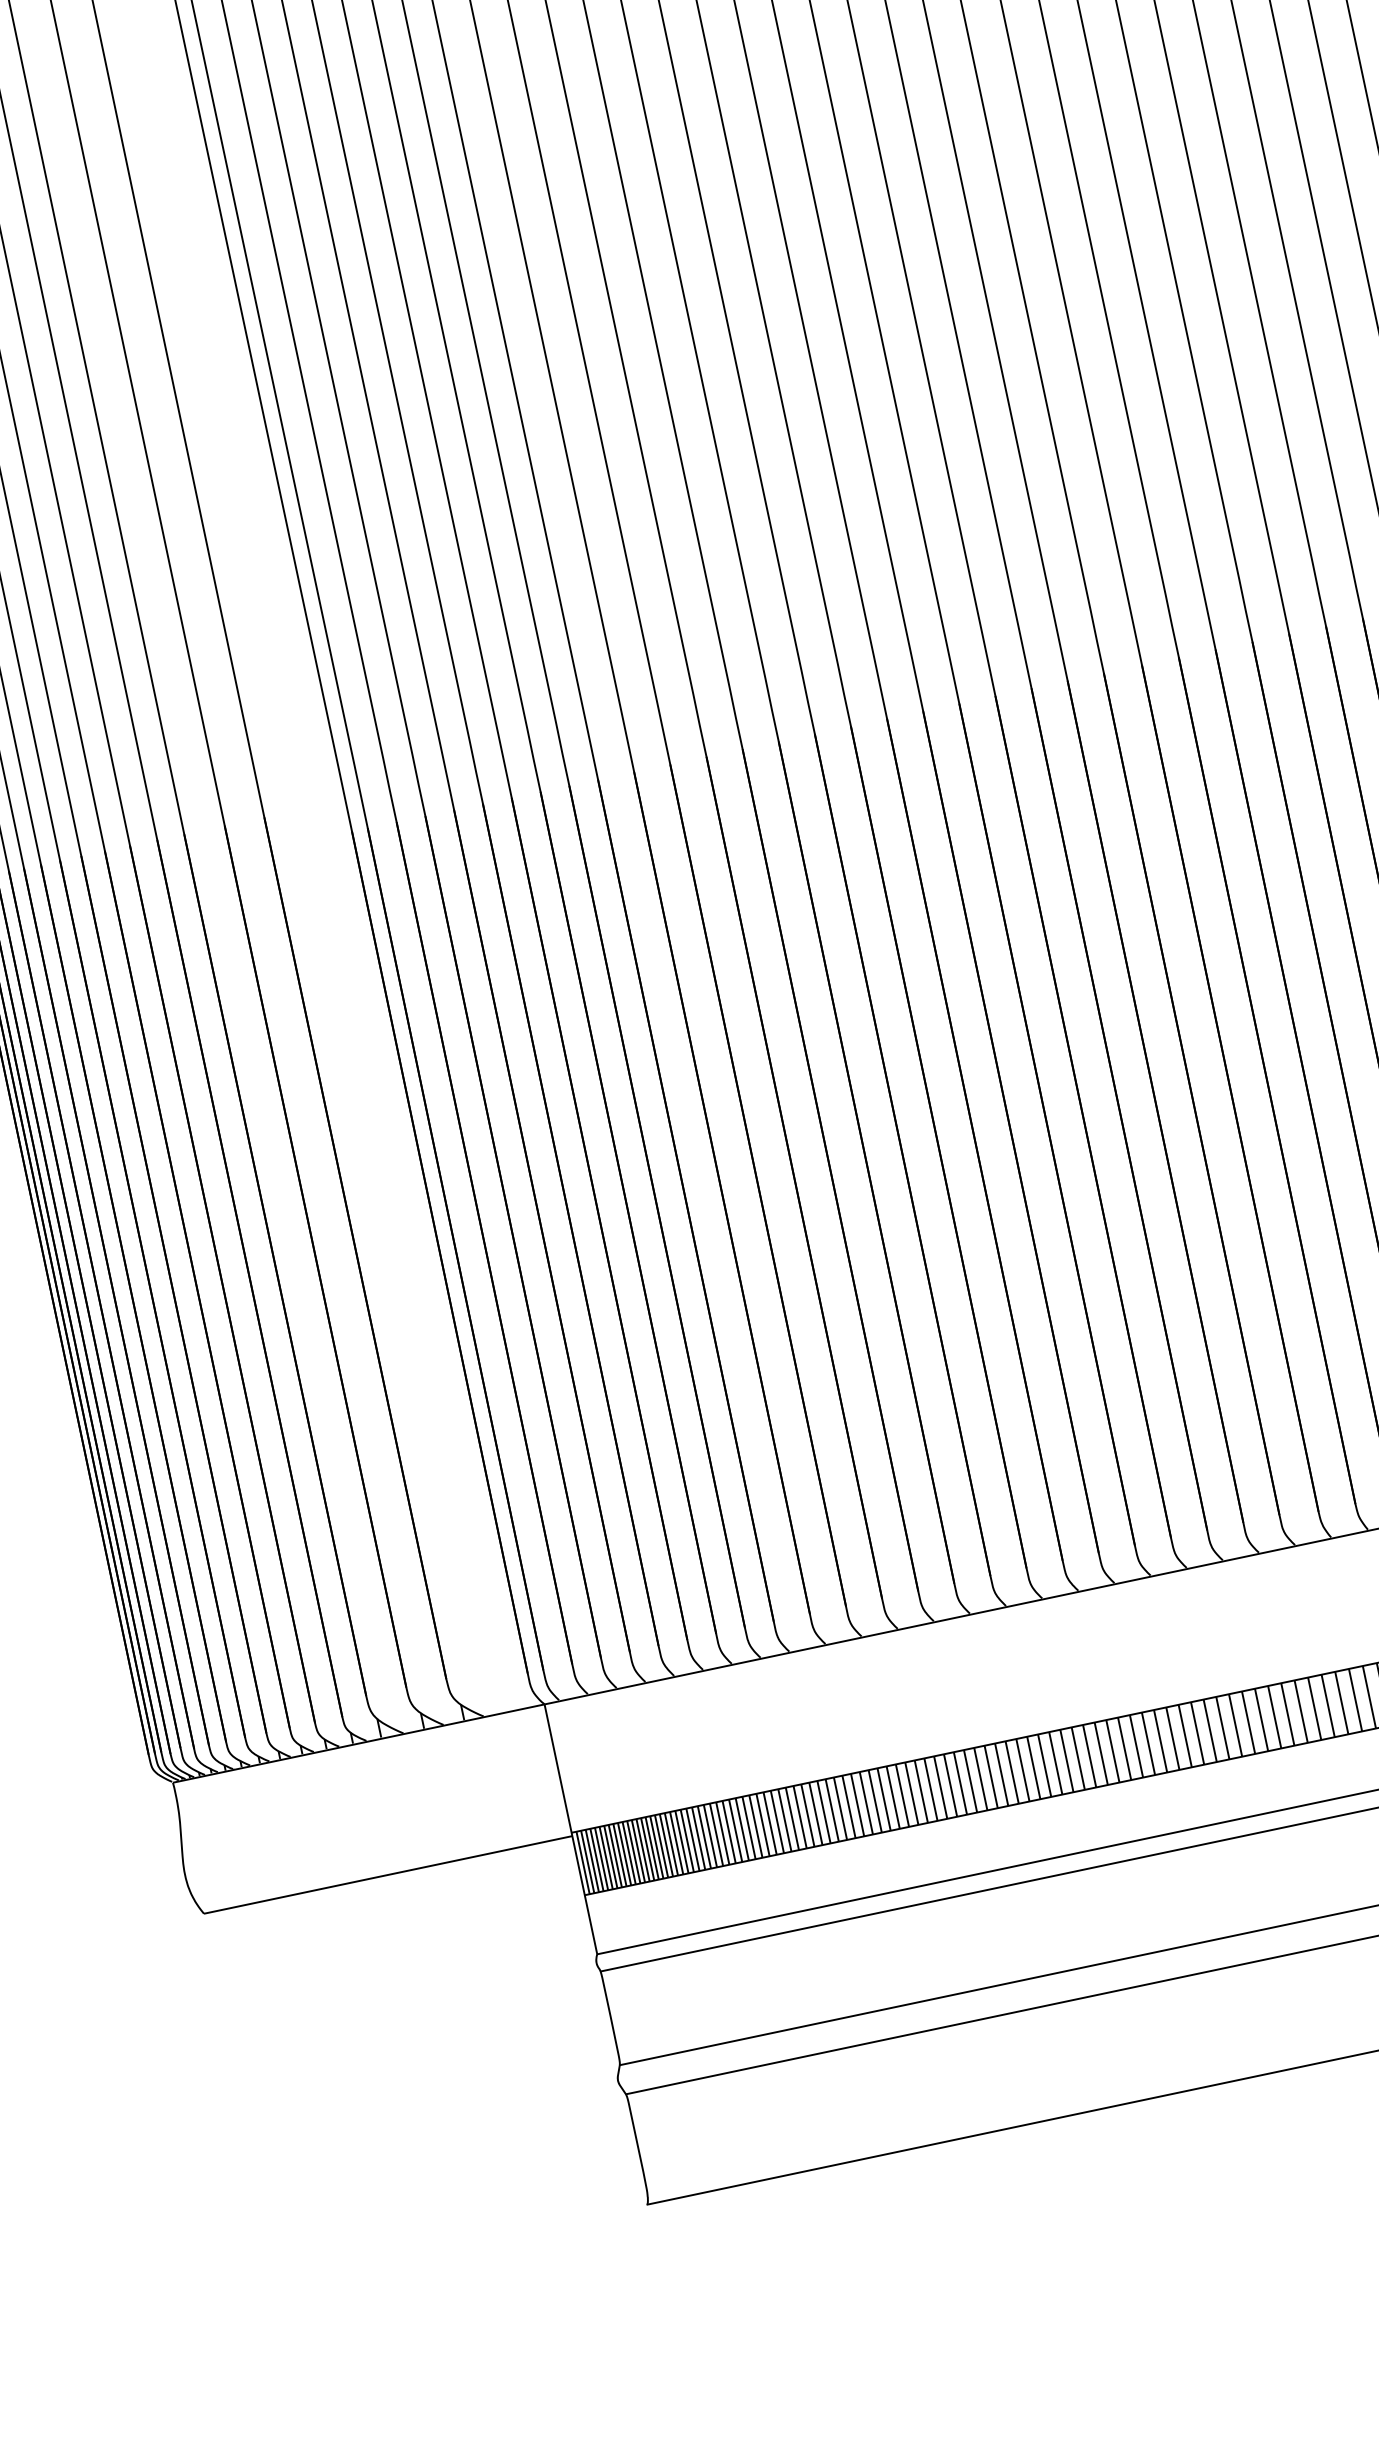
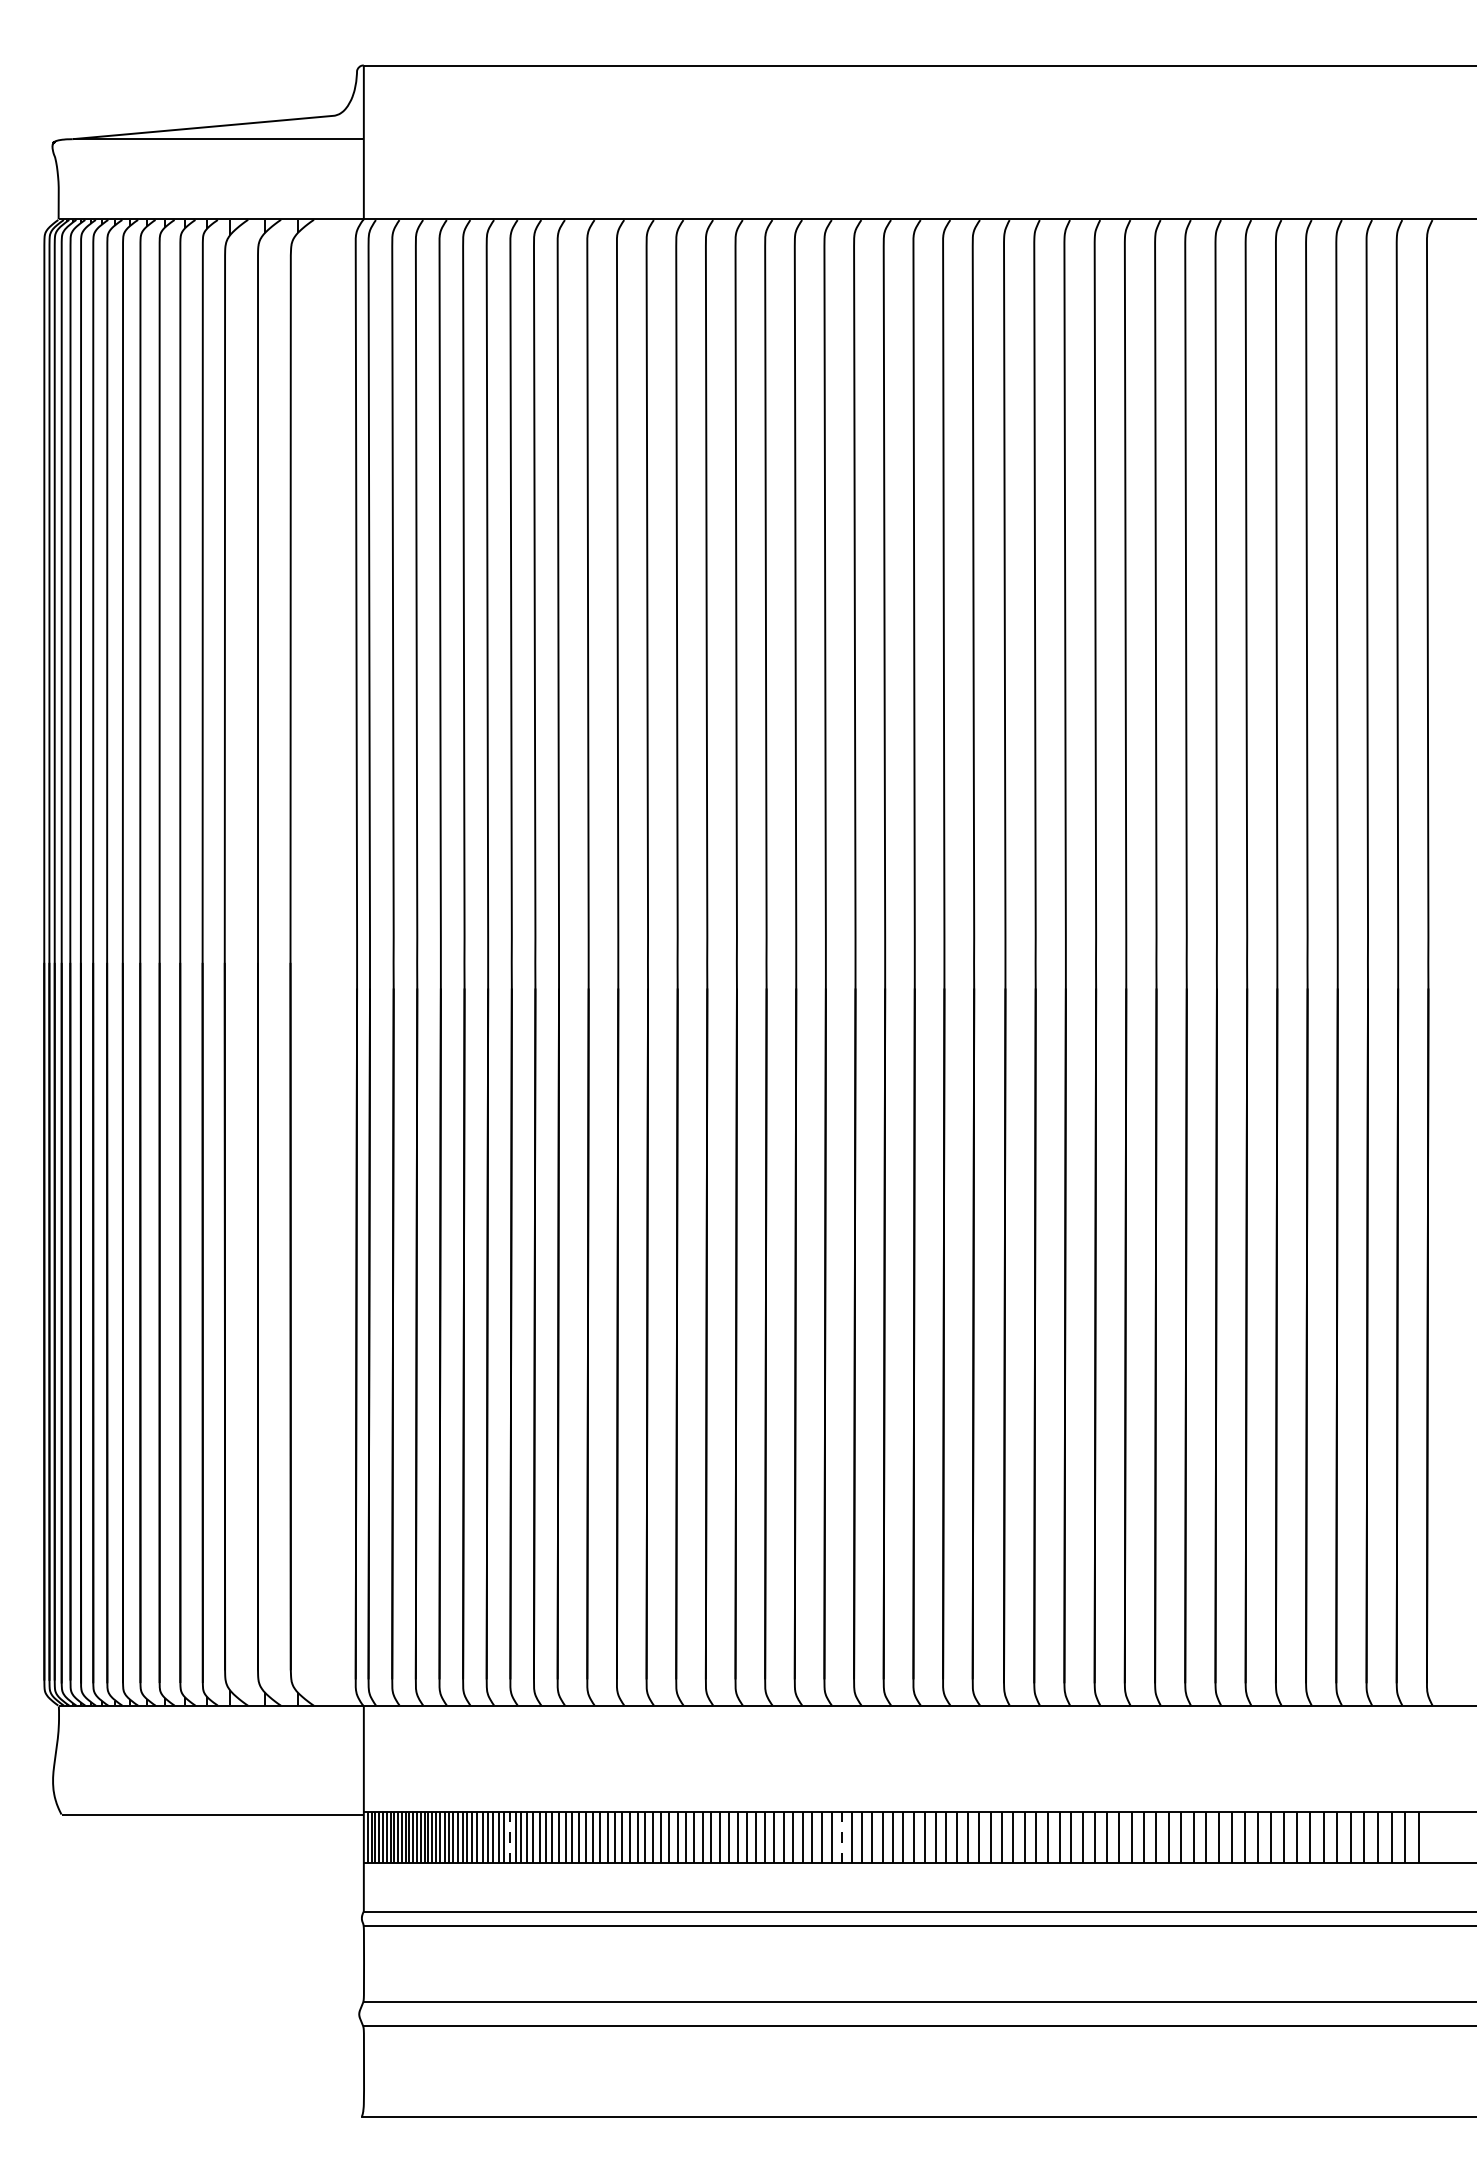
line: (1160, 1741) -> (841, 1837), solid -> dashed
line: (755, 1826) -> (509, 1837), solid -> dashed

